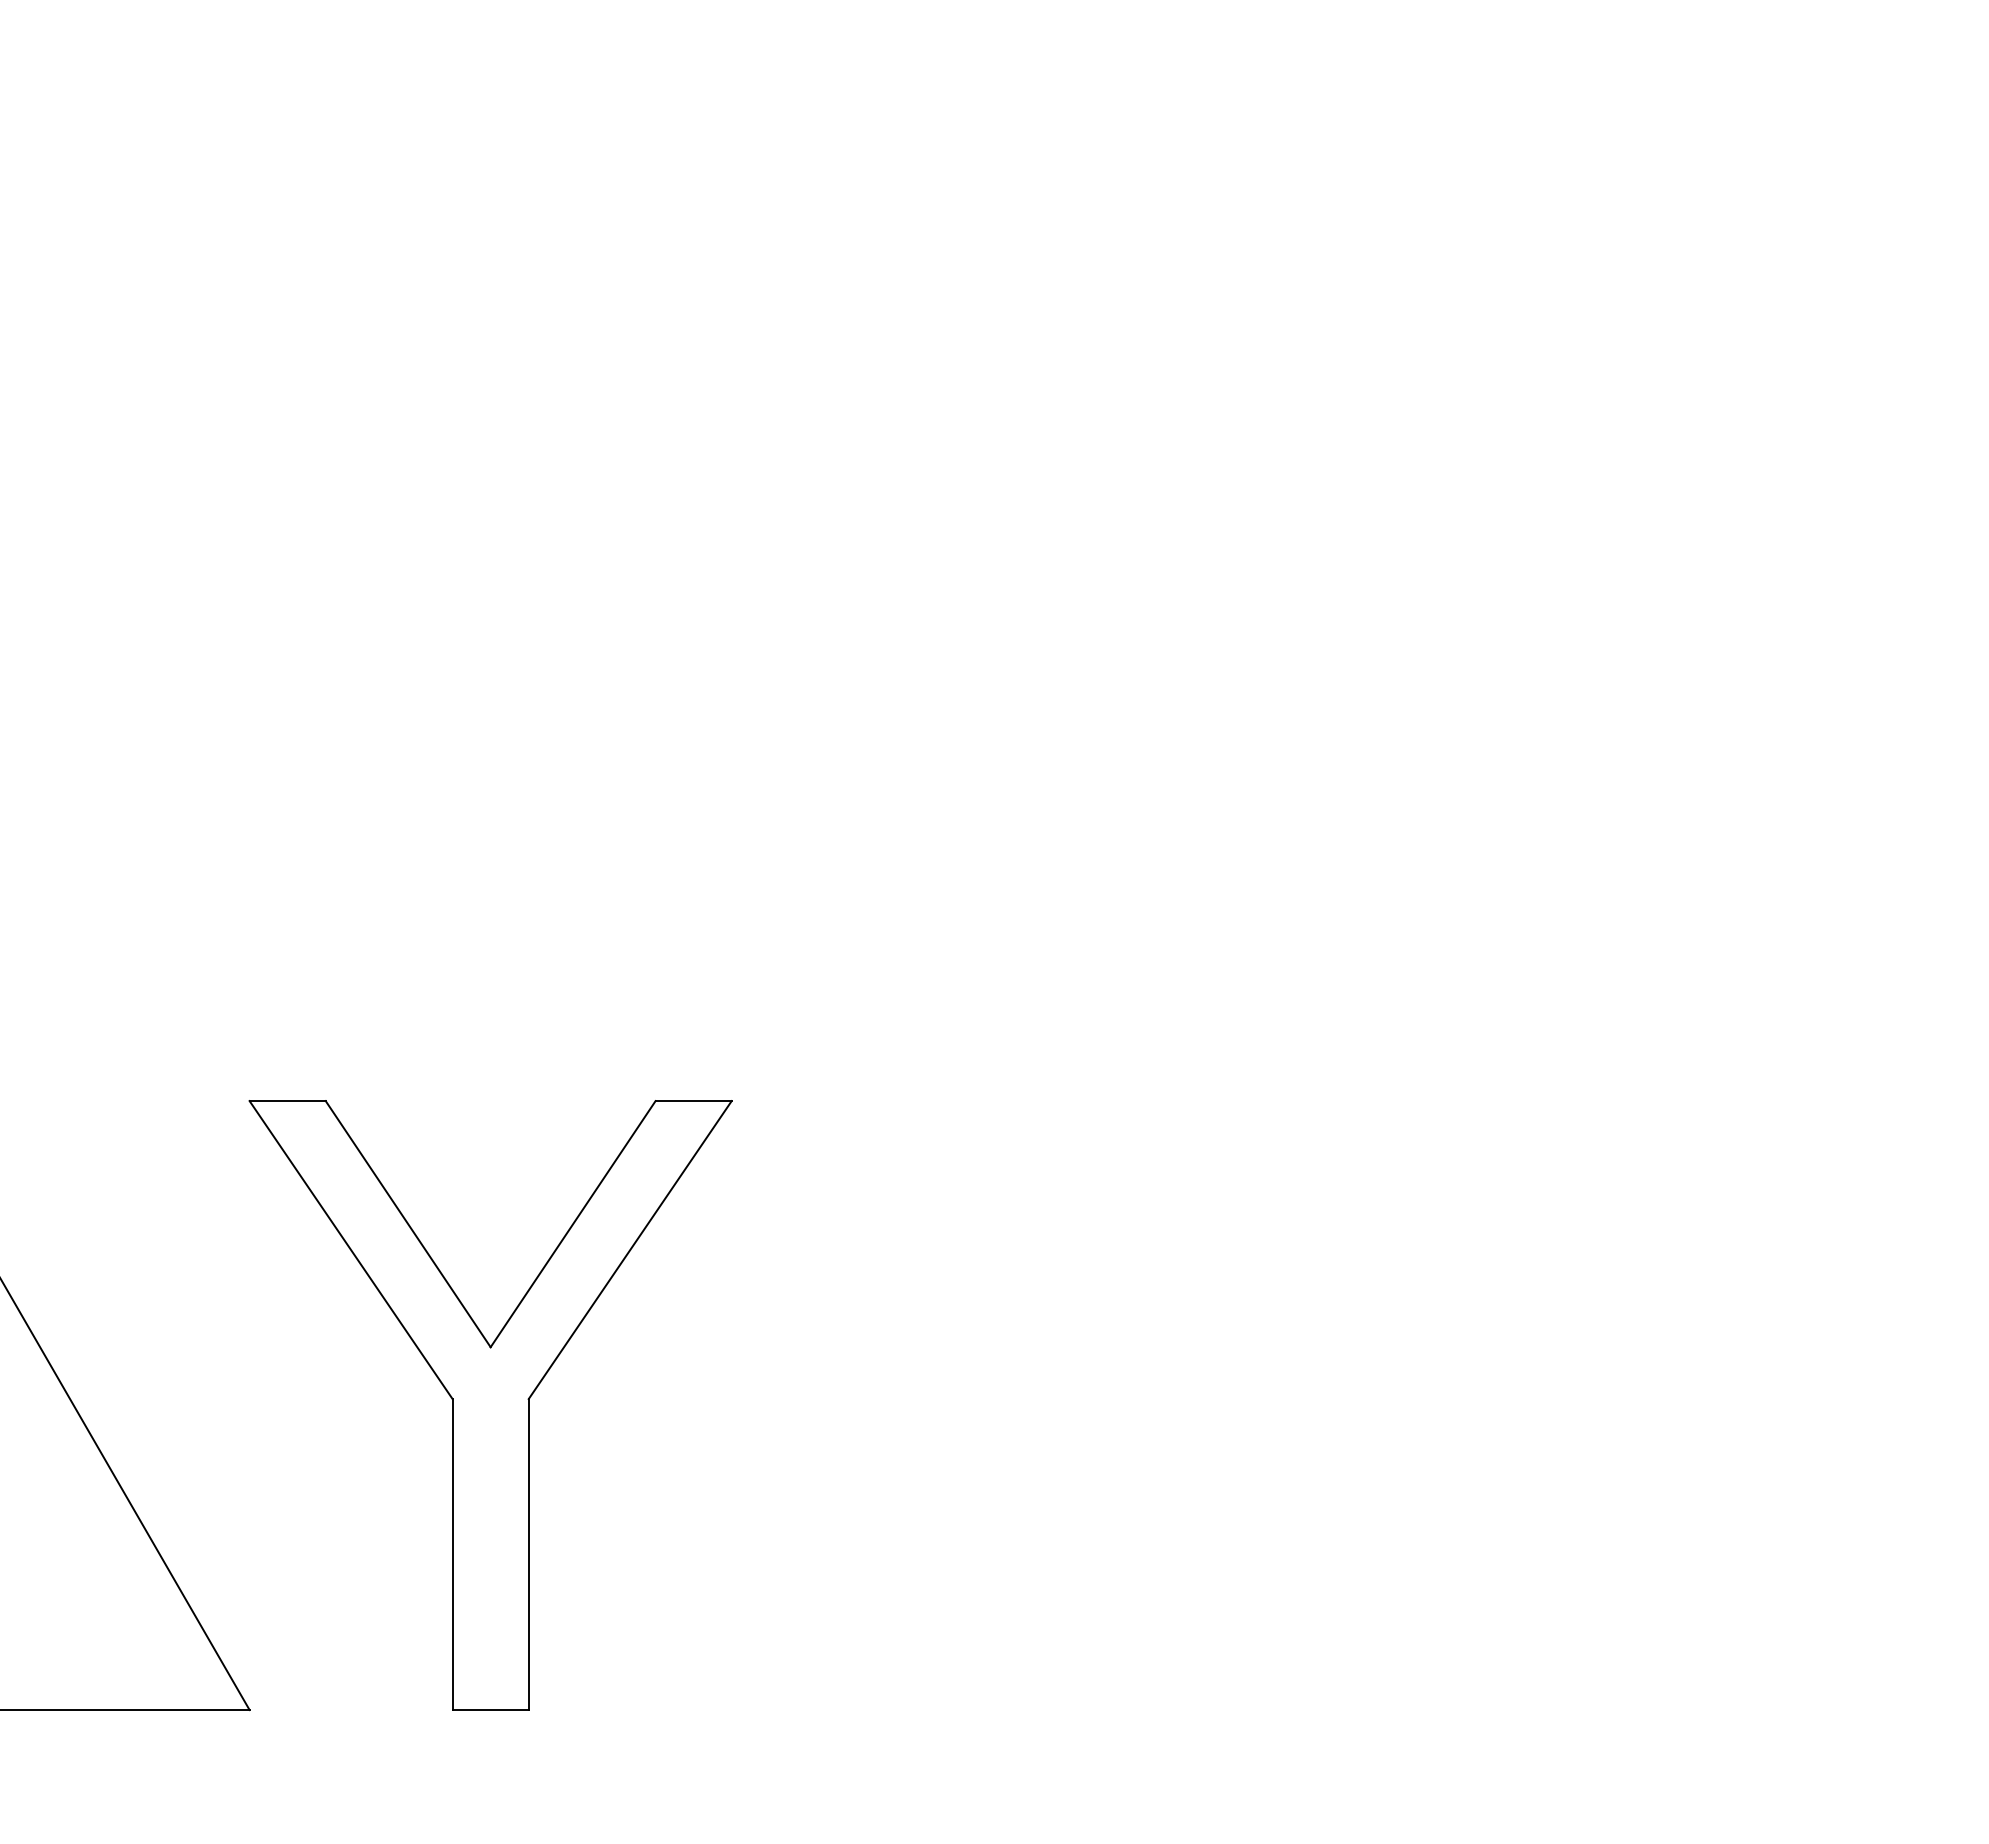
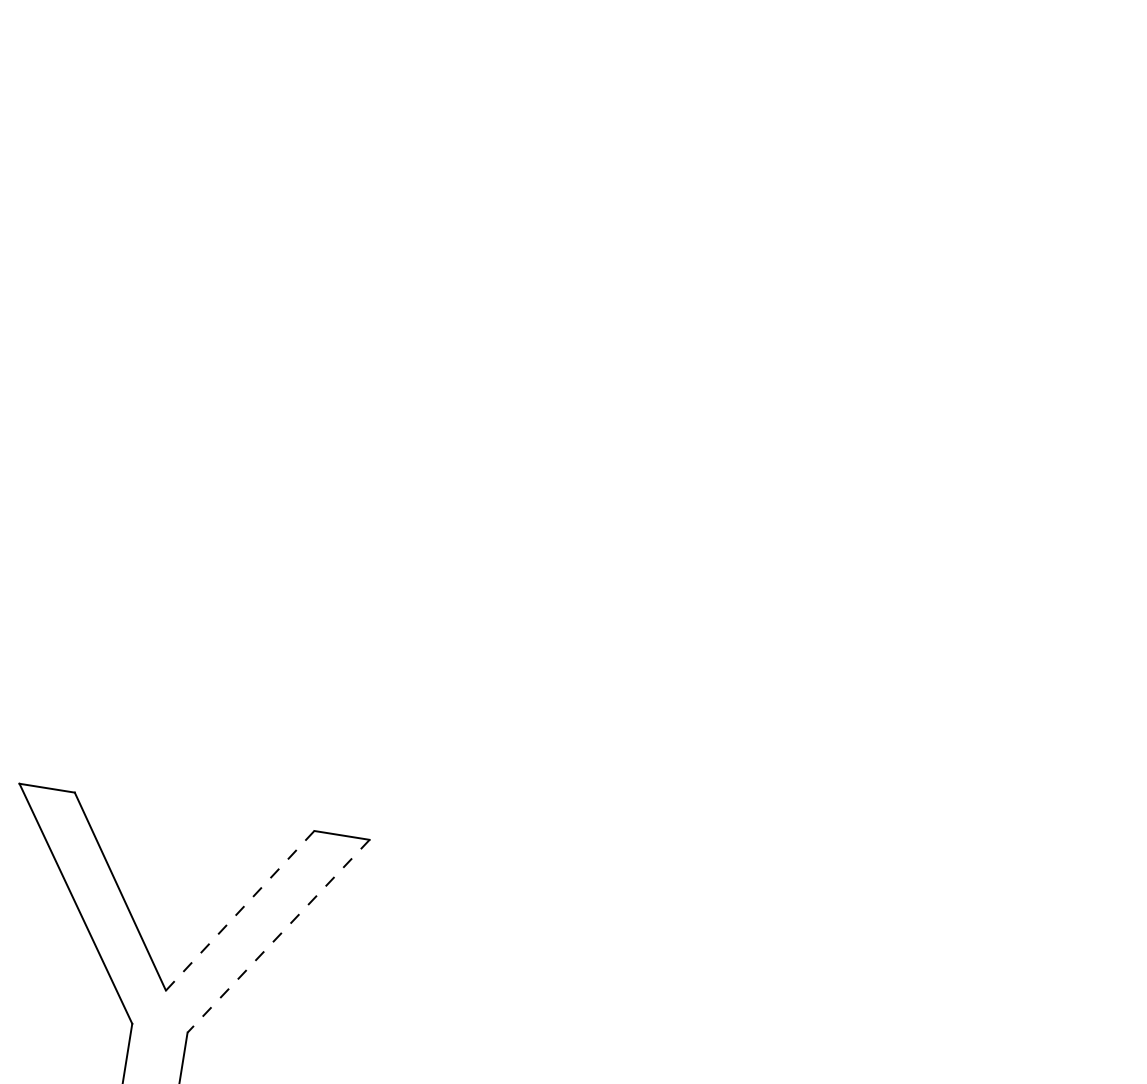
line: (573, 1223) -> (240, 910), solid -> dashed
line: (629, 1250) -> (278, 936), solid -> dashed

